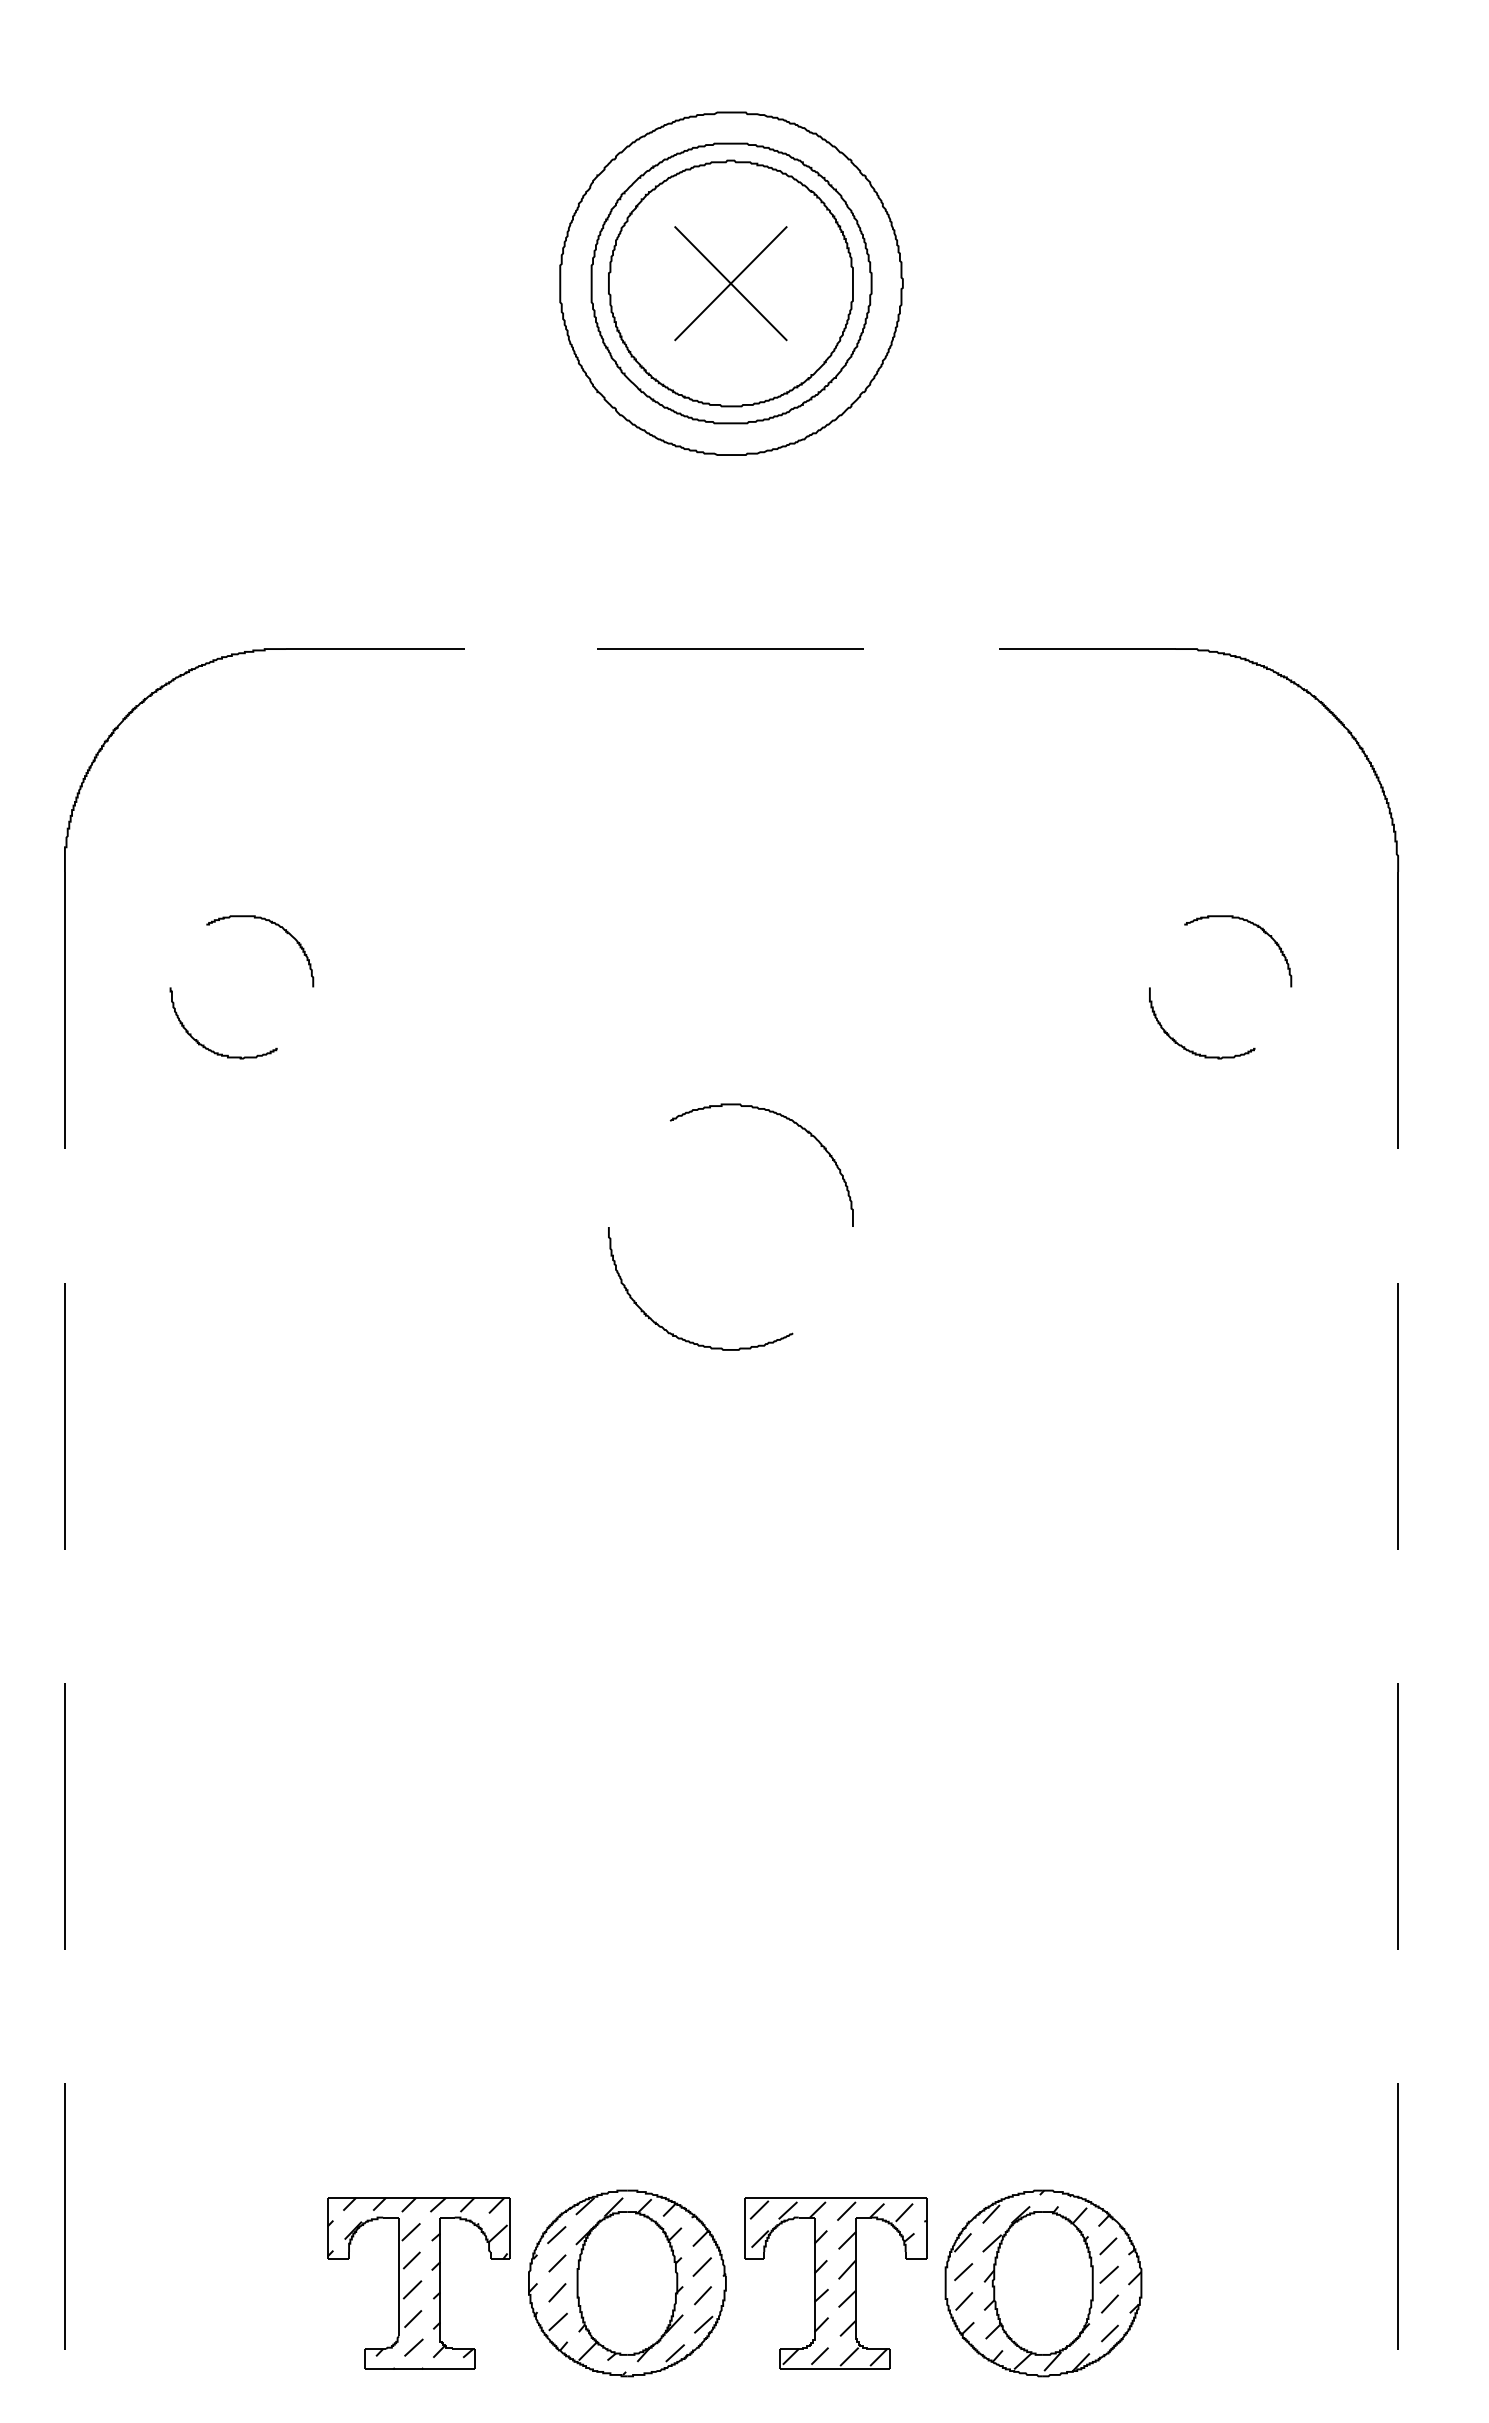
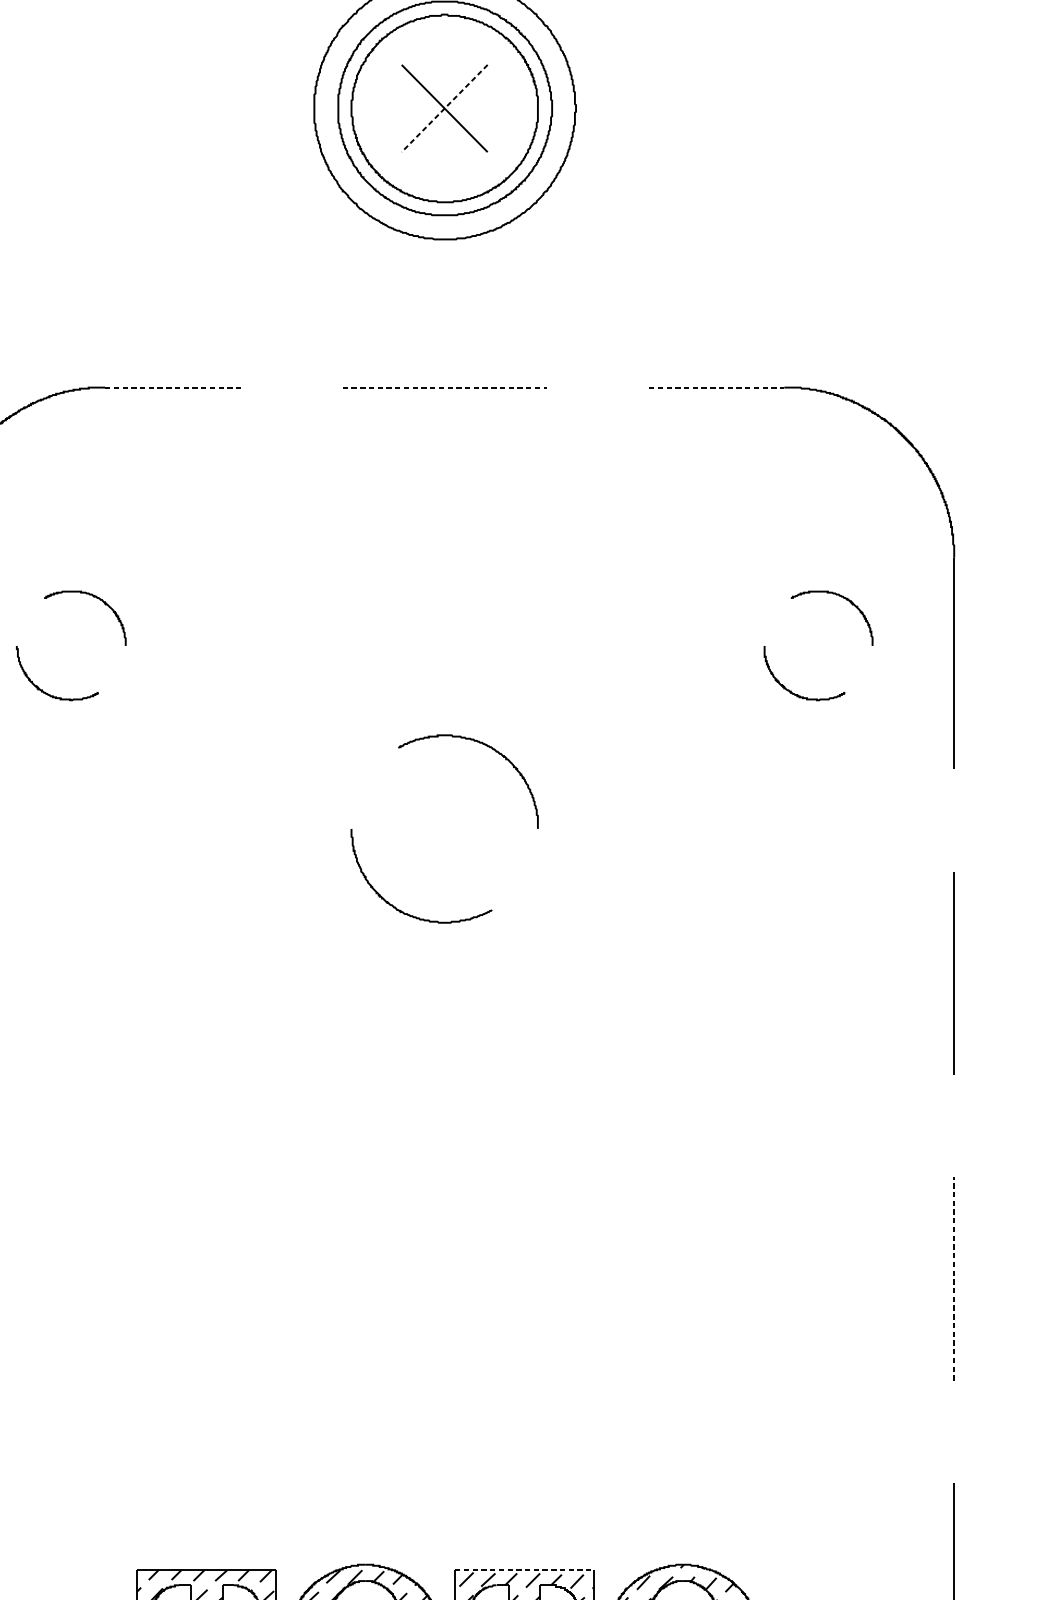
line: (730, 283) -> (444, 108), solid -> dashed
line: (375, 649) -> (173, 387), solid -> dashed
line: (730, 649) -> (444, 387), solid -> dashed
line: (1087, 649) -> (716, 387), solid -> dashed
line: (1398, 1815) -> (954, 1278), solid -> dashed
line: (836, 2197) -> (525, 1569), solid -> dashed

